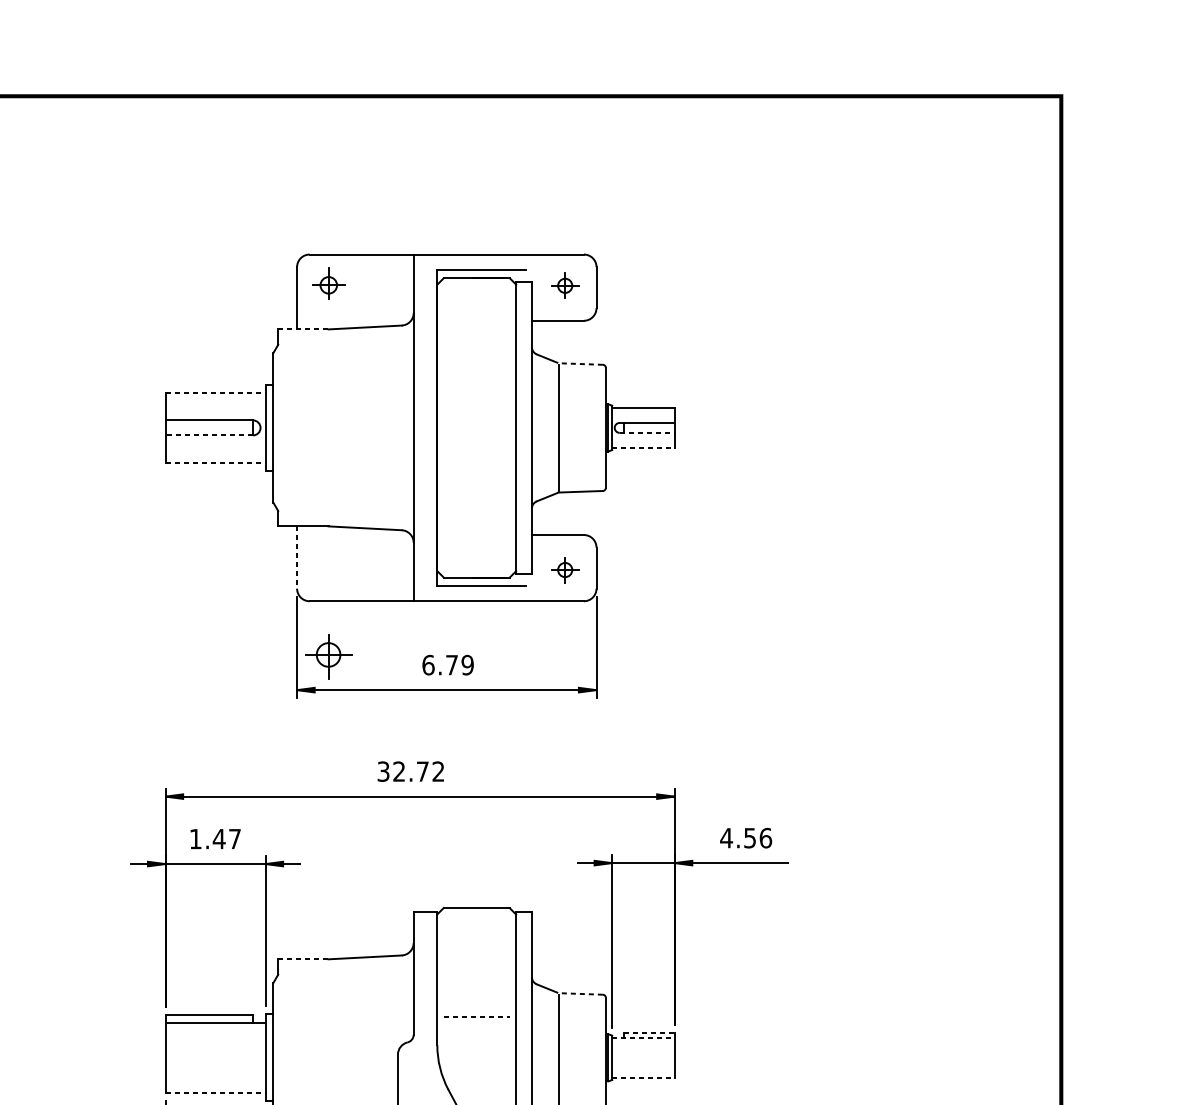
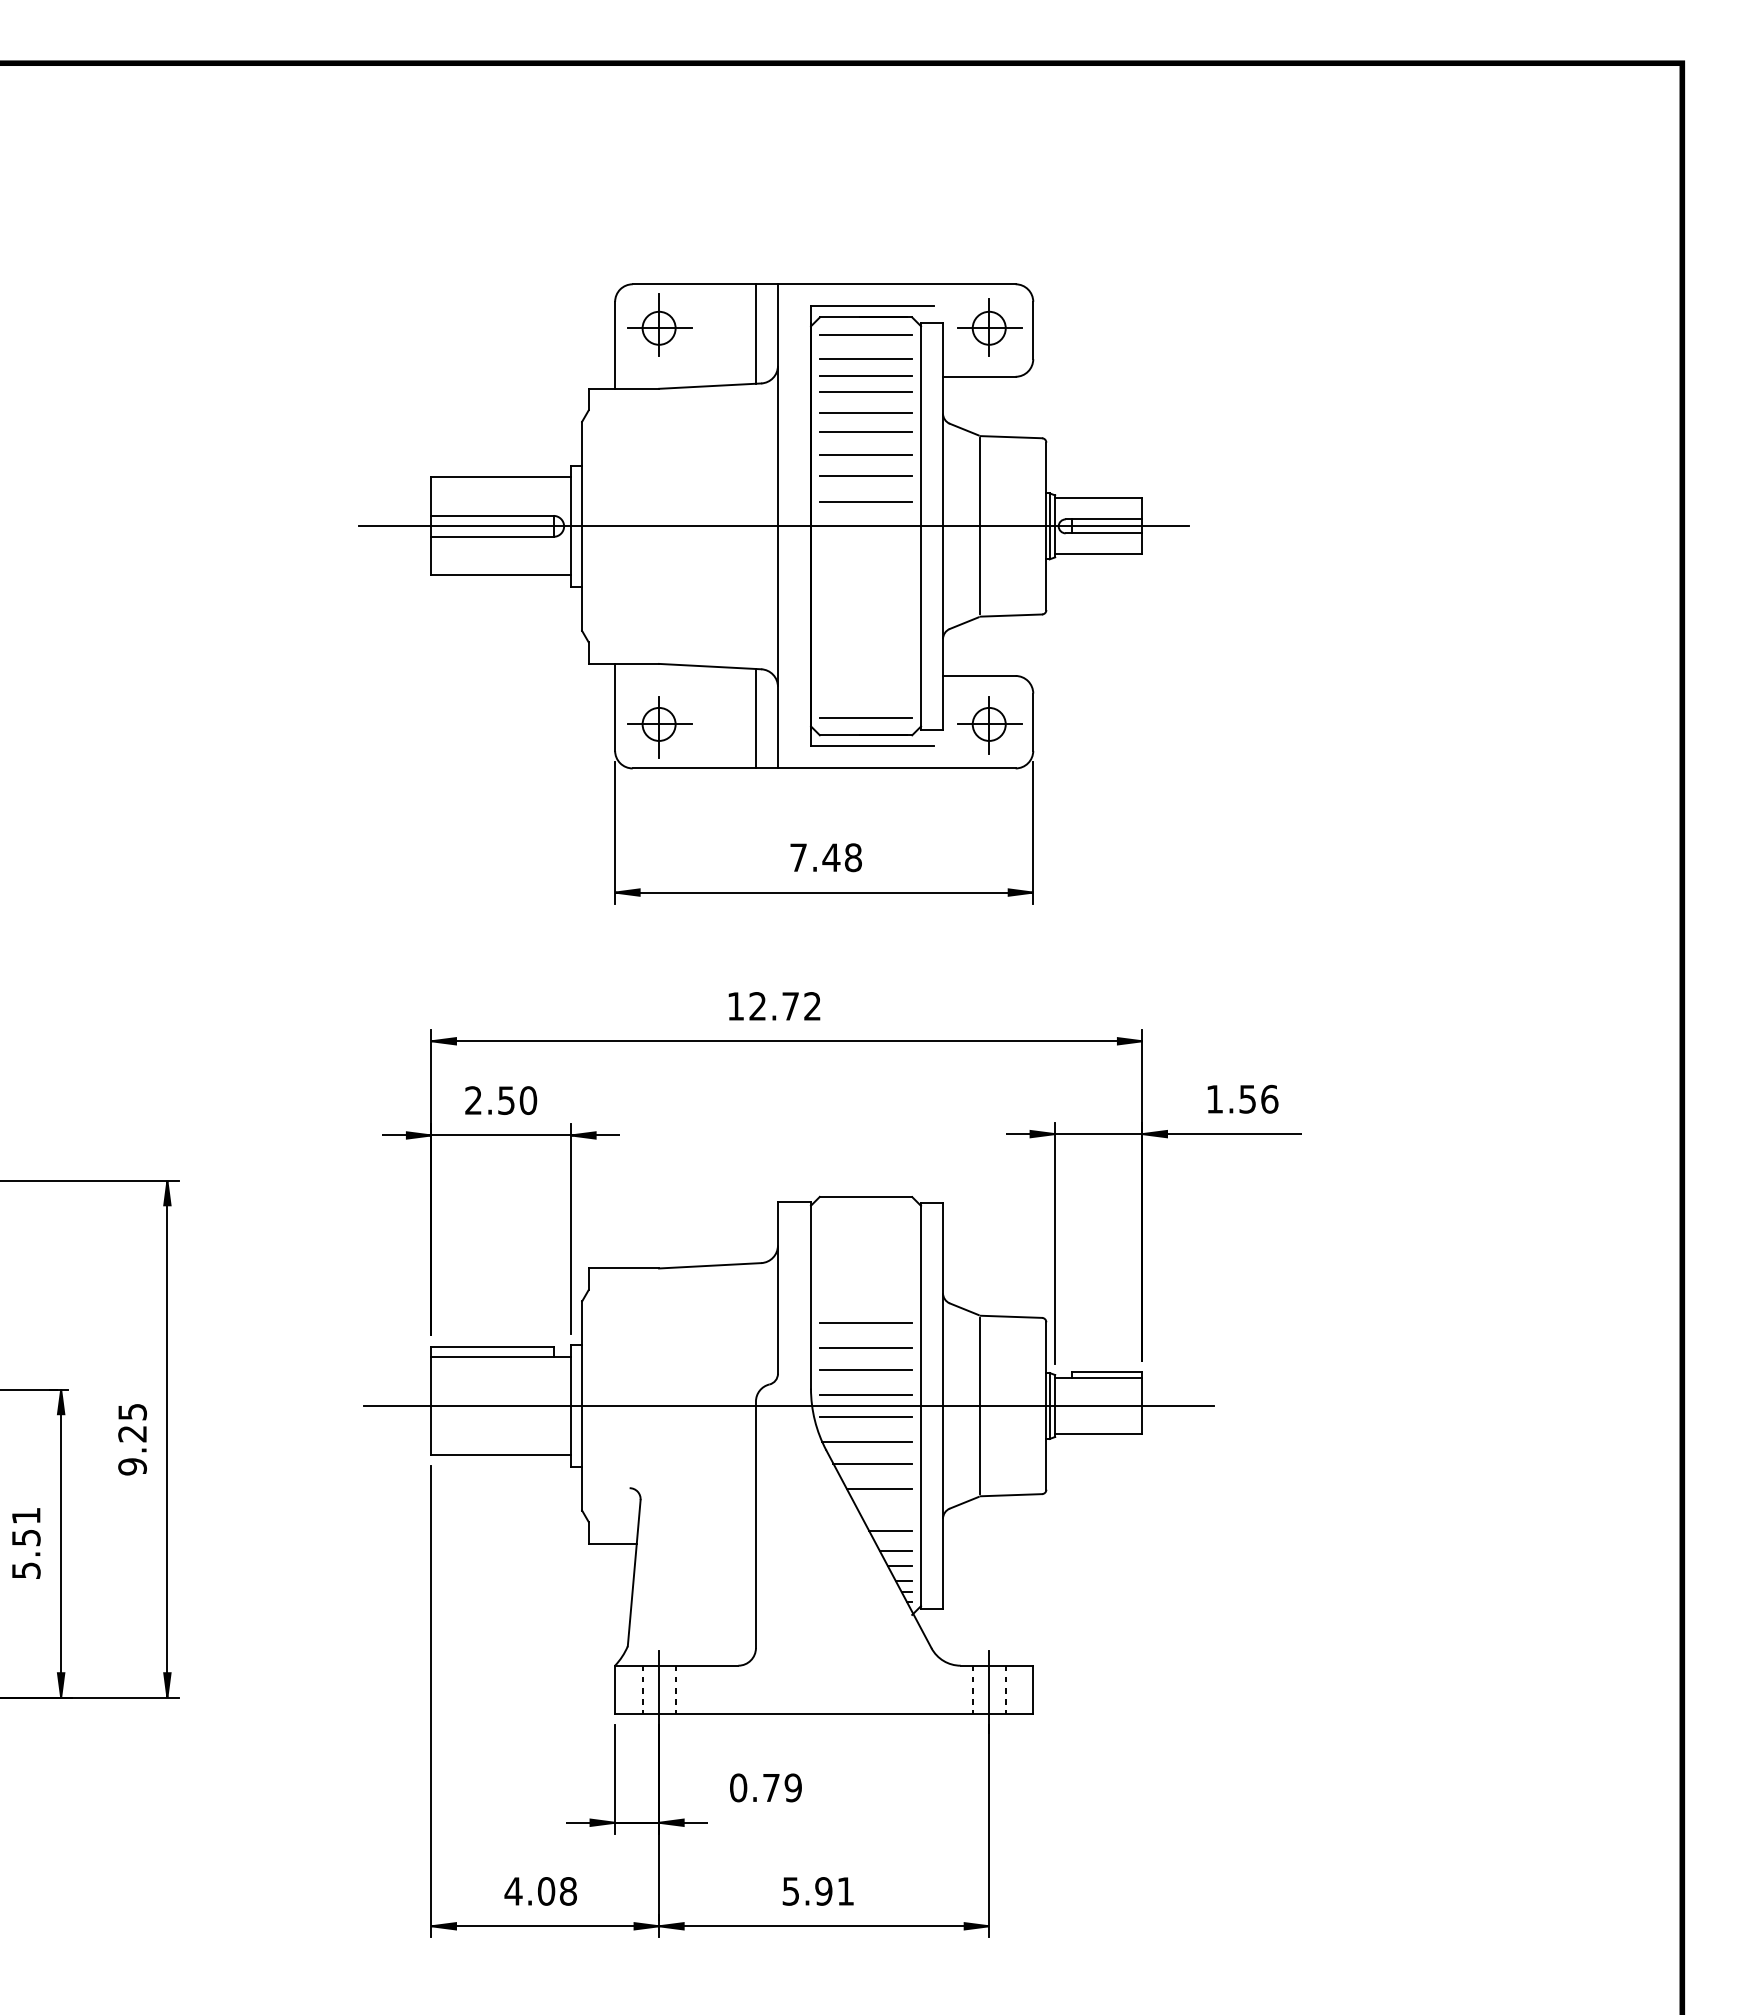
part: (328, 283) -> (659, 324), size x1.43
part: (565, 285) -> (989, 327), size x1.67
line: (397, 289) -> (755, 333), added
line: (476, 290) -> (865, 334), added
line: (476, 307) -> (865, 358), added
line: (476, 320) -> (865, 376), added
line: (303, 329) -> (624, 388), dashed -> solid
line: (476, 332) -> (865, 392), added
line: (476, 346) -> (865, 412), added
line: (476, 359) -> (865, 431), added
line: (580, 364) -> (1011, 437), dashed -> solid
line: (476, 376) -> (865, 454), added
line: (476, 391) -> (865, 475), added
line: (215, 392) -> (501, 477), dashed -> solid
line: (476, 410) -> (865, 502), added
line: (410, 427) -> (773, 526), added
line: (647, 433) -> (1104, 533), dashed -> solid
line: (209, 435) -> (492, 536), dashed -> solid
line: (643, 448) -> (1098, 554), dashed -> solid
line: (215, 463) -> (501, 575), dashed -> solid
line: (297, 557) -> (615, 707), dashed -> solid
line: (397, 565) -> (755, 718), added
line: (476, 565) -> (865, 718), added
part: (565, 570) -> (989, 725), size x1.67
part: (328, 657) -> (659, 727), moved
text: (447, 665) -> (825, 857), 6.79 -> 7.48
text: (383, 771) -> (735, 1006), 32.72 -> 12.72
text: (726, 838) -> (1214, 1099), 4.56 -> 1.56
text: (215, 839) -> (501, 1100), 1.47 -> 2.50
line: (303, 959) -> (624, 1268), dashed -> solid
line: (580, 993) -> (1011, 1316), dashed -> solid
line: (476, 998) -> (865, 1323), added
line: (477, 1016) -> (866, 1348), dashed -> solid
line: (476, 1031) -> (865, 1369), added
line: (649, 1033) -> (1107, 1371), dashed -> solid
line: (643, 1038) -> (1098, 1378), dashed -> solid
line: (476, 1050) -> (865, 1395), added
line: (421, 1058) -> (789, 1406), added
line: (476, 1066) -> (865, 1417), added
line: (643, 1077) -> (1098, 1433), dashed -> solid
line: (477, 1083) -> (867, 1442), added
line: (215, 1092) -> (501, 1454), dashed -> solid
line: (481, 1098) -> (872, 1463), added

